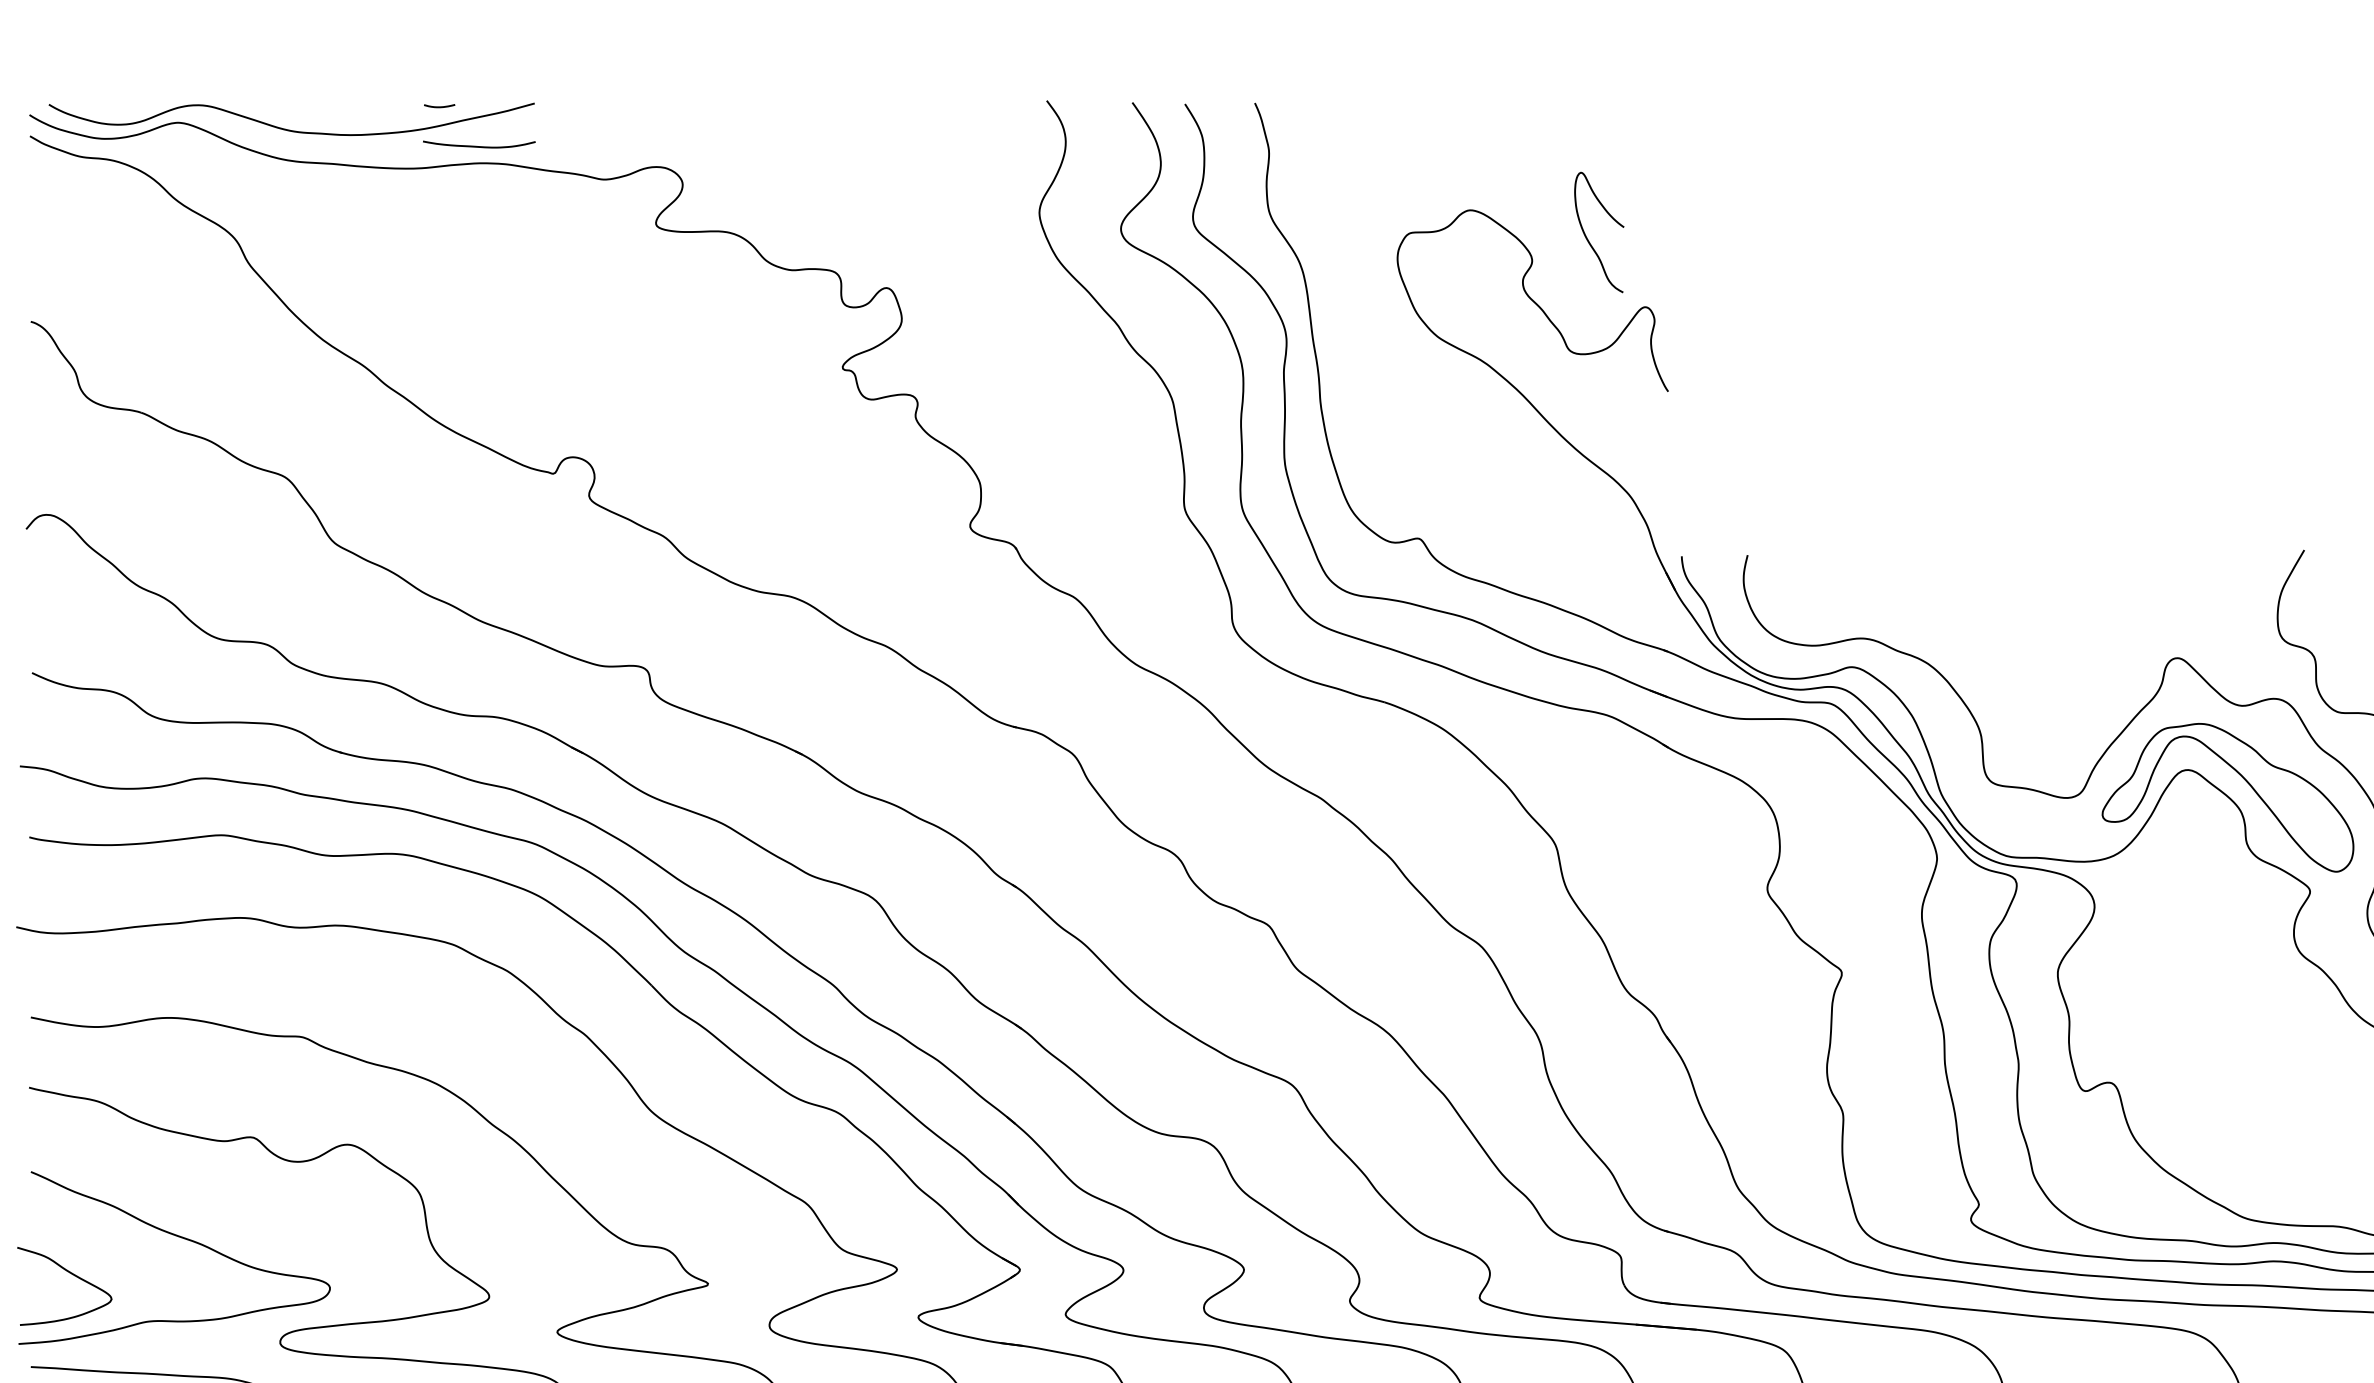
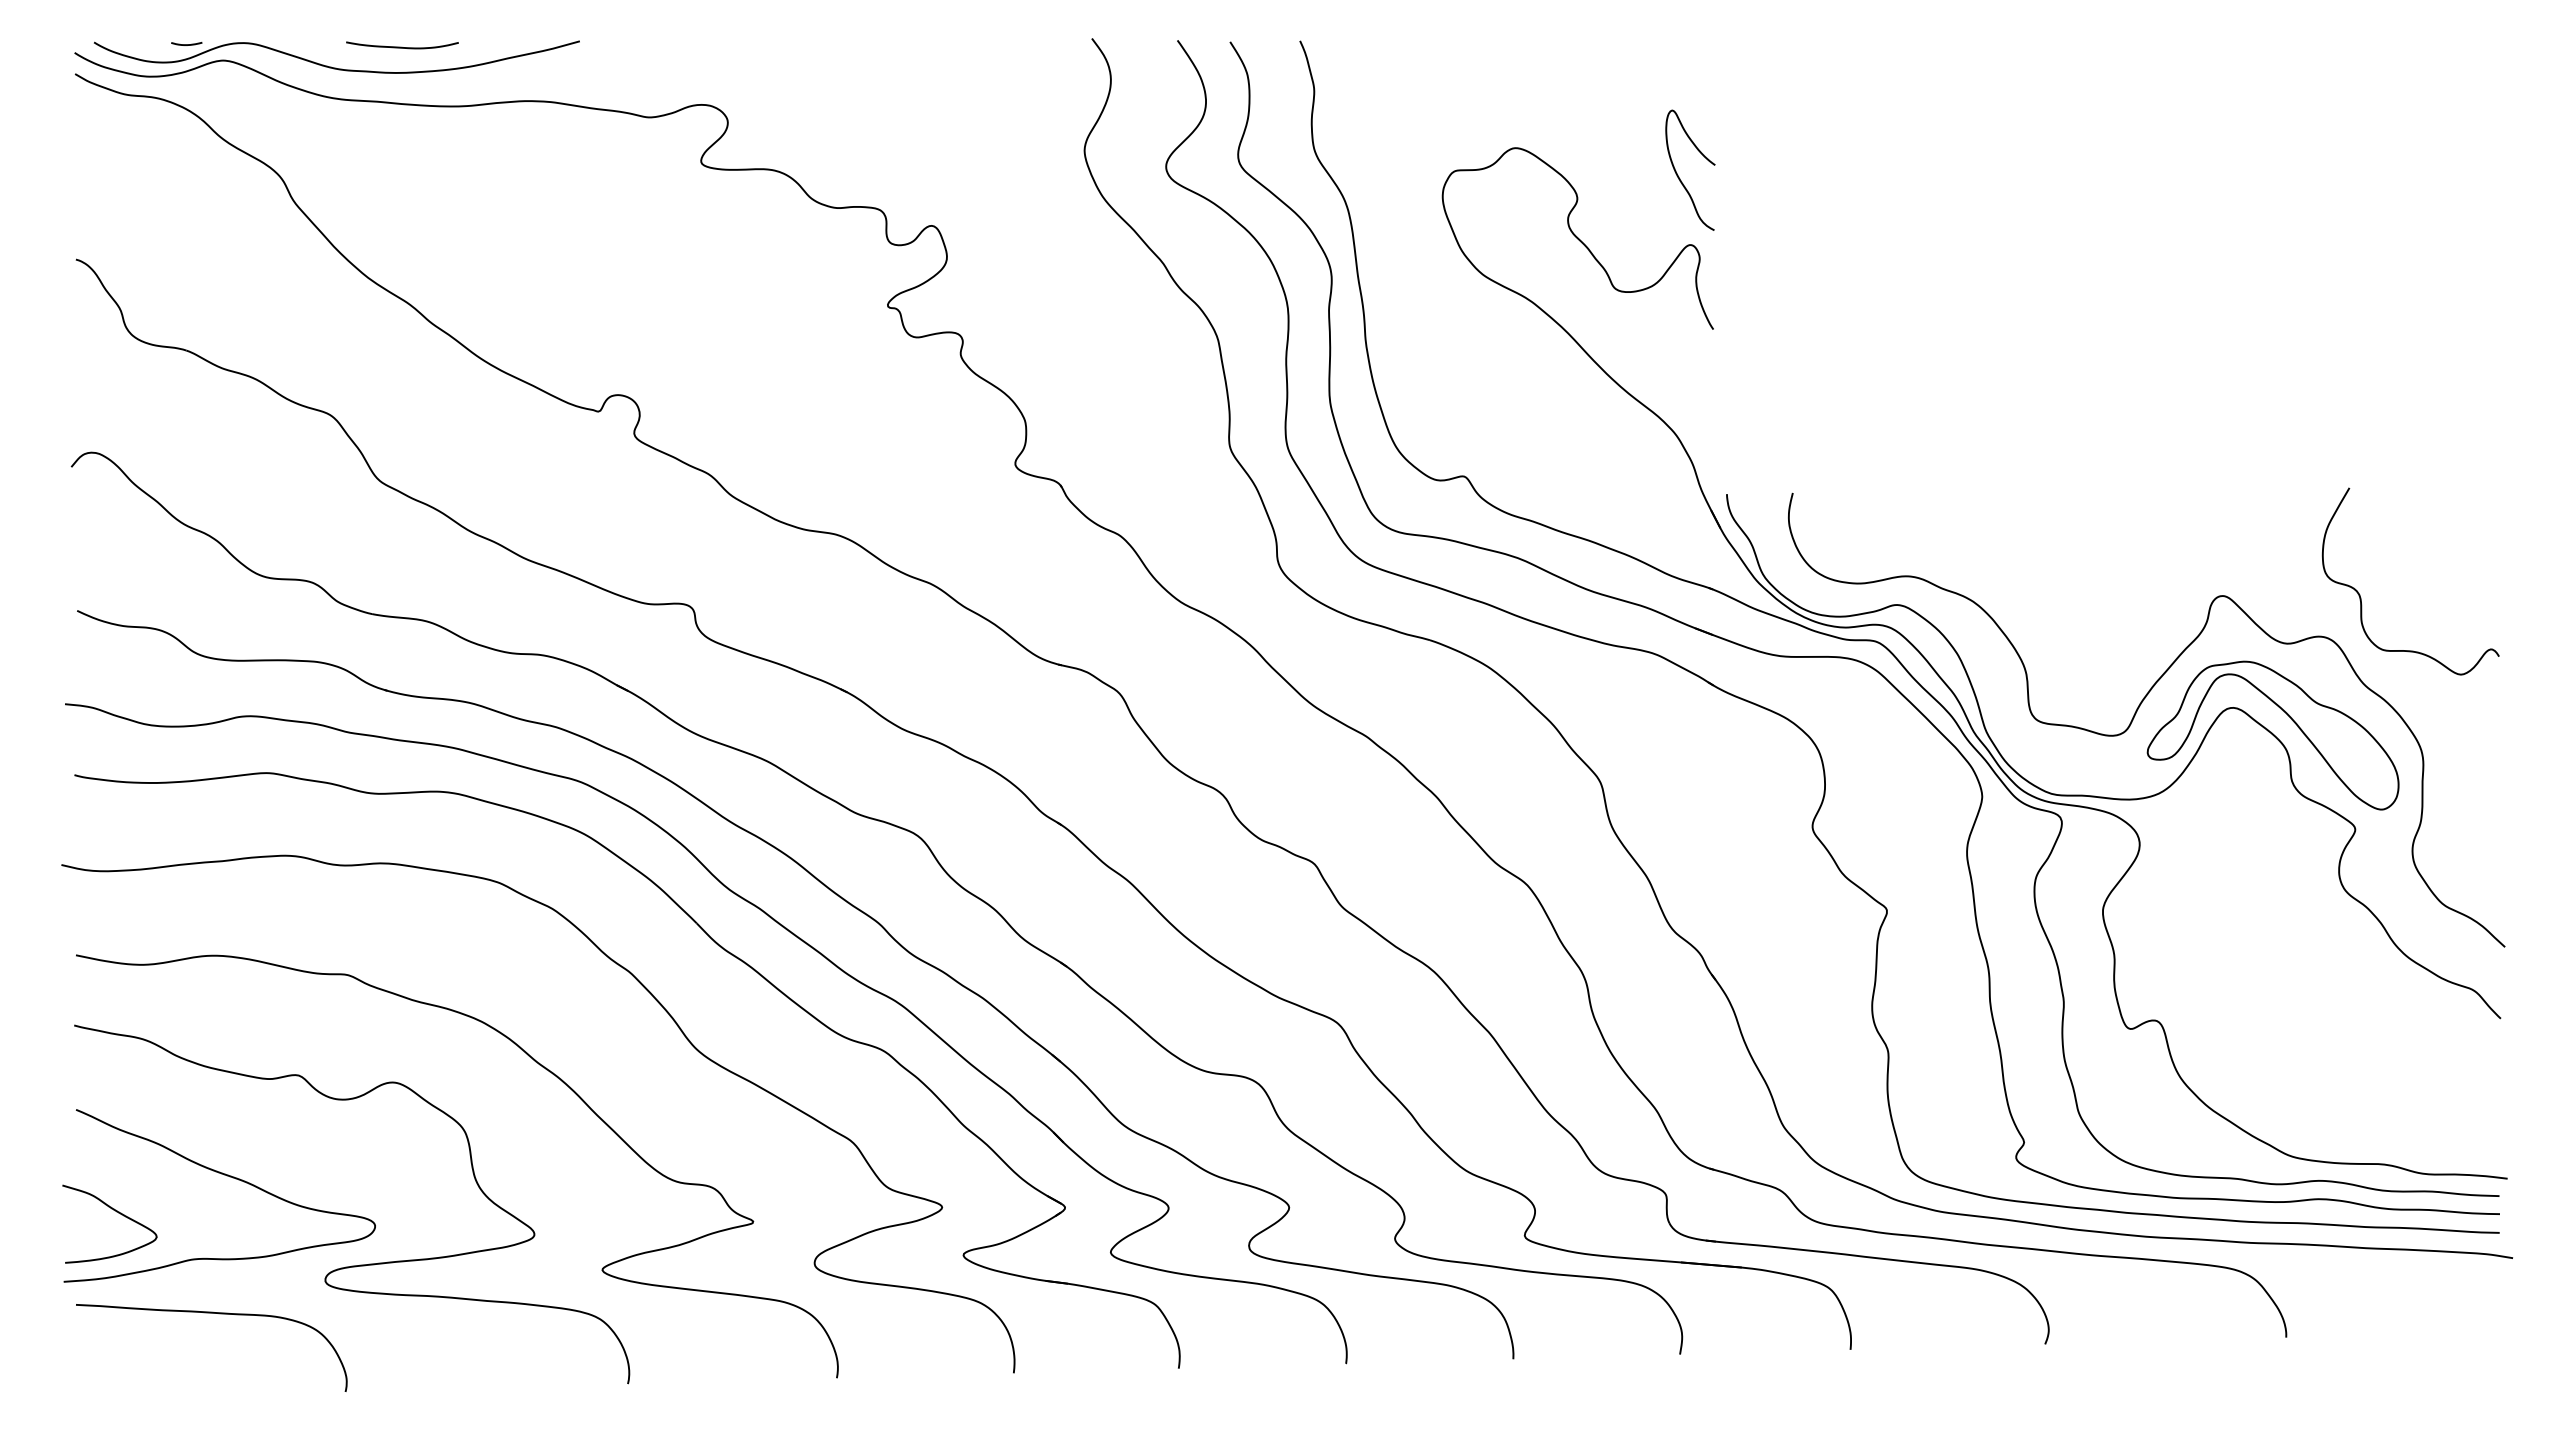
curve: (439, 106) -> (186, 44), moved
curve: (479, 145) -> (402, 46), moved
curve: (1587, 237) -> (1678, 175), moved

